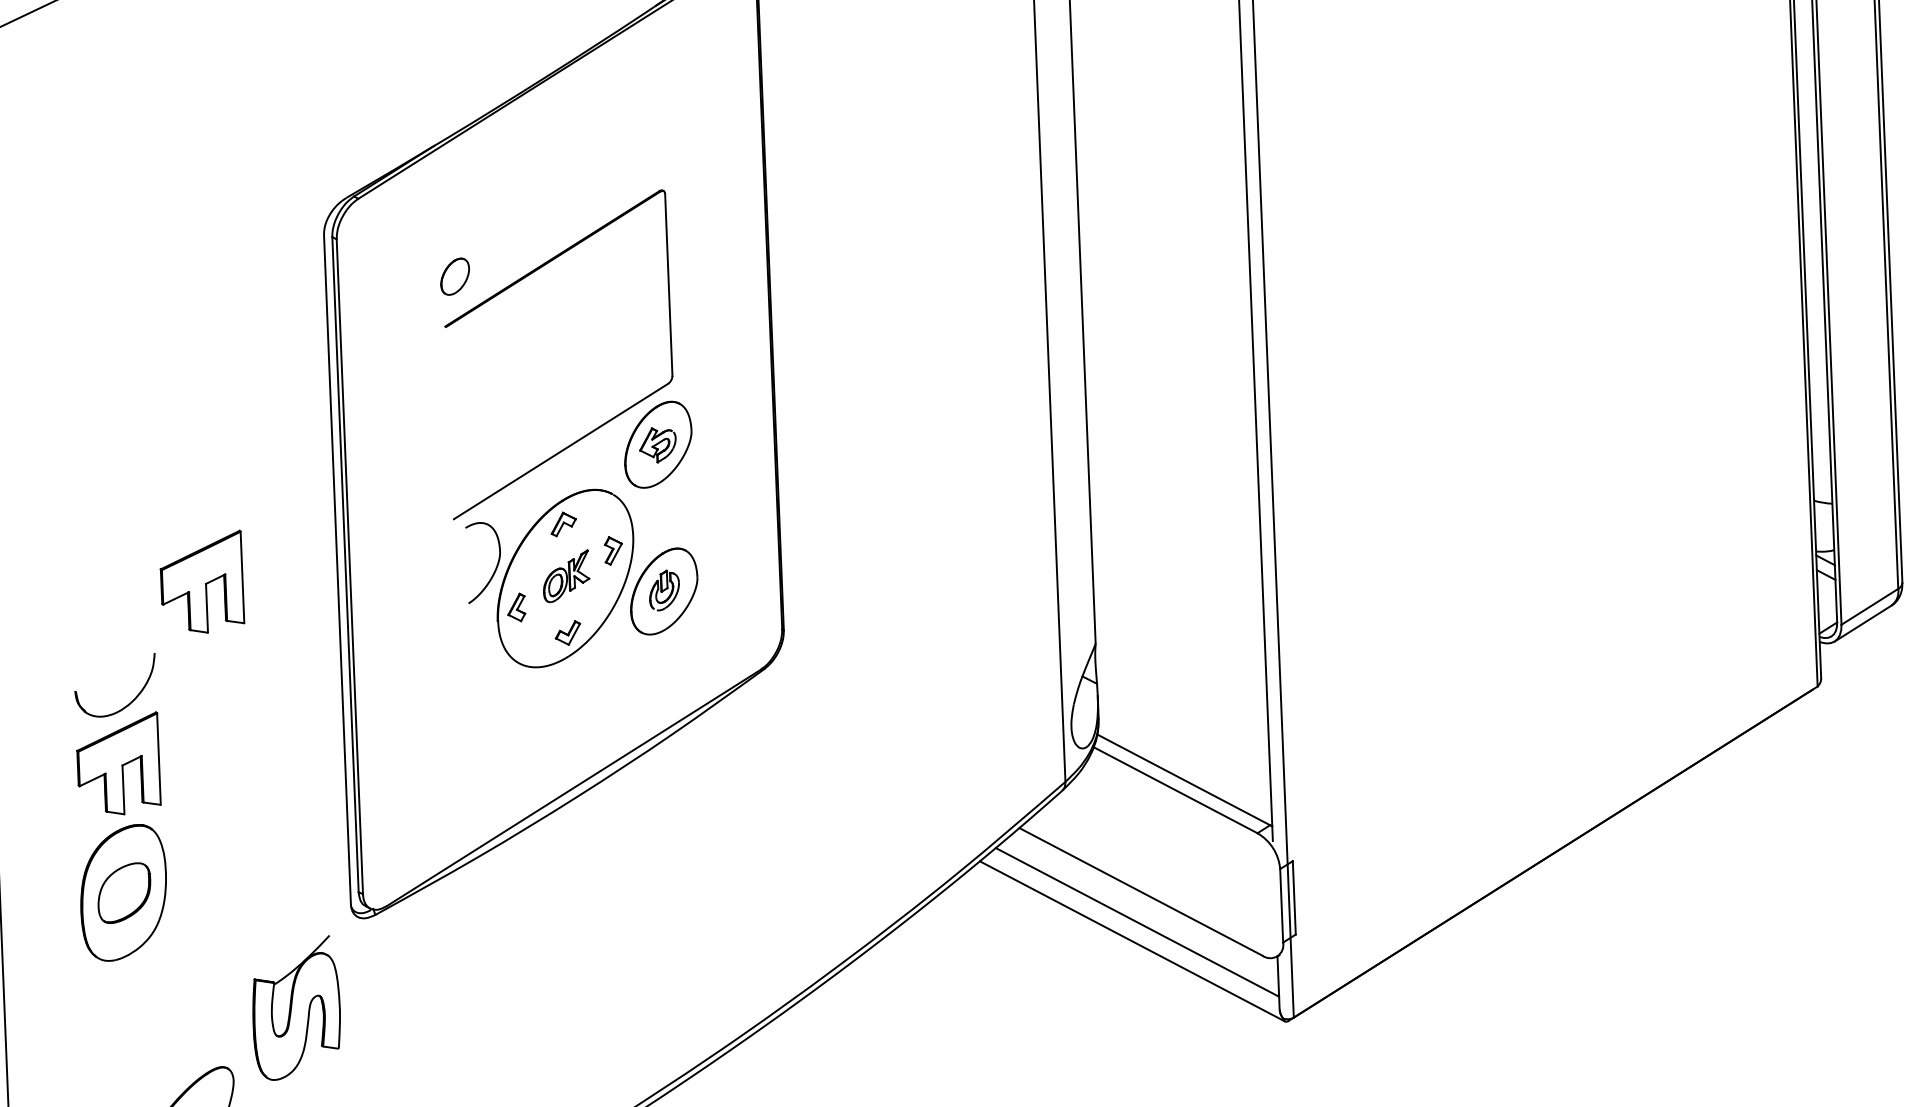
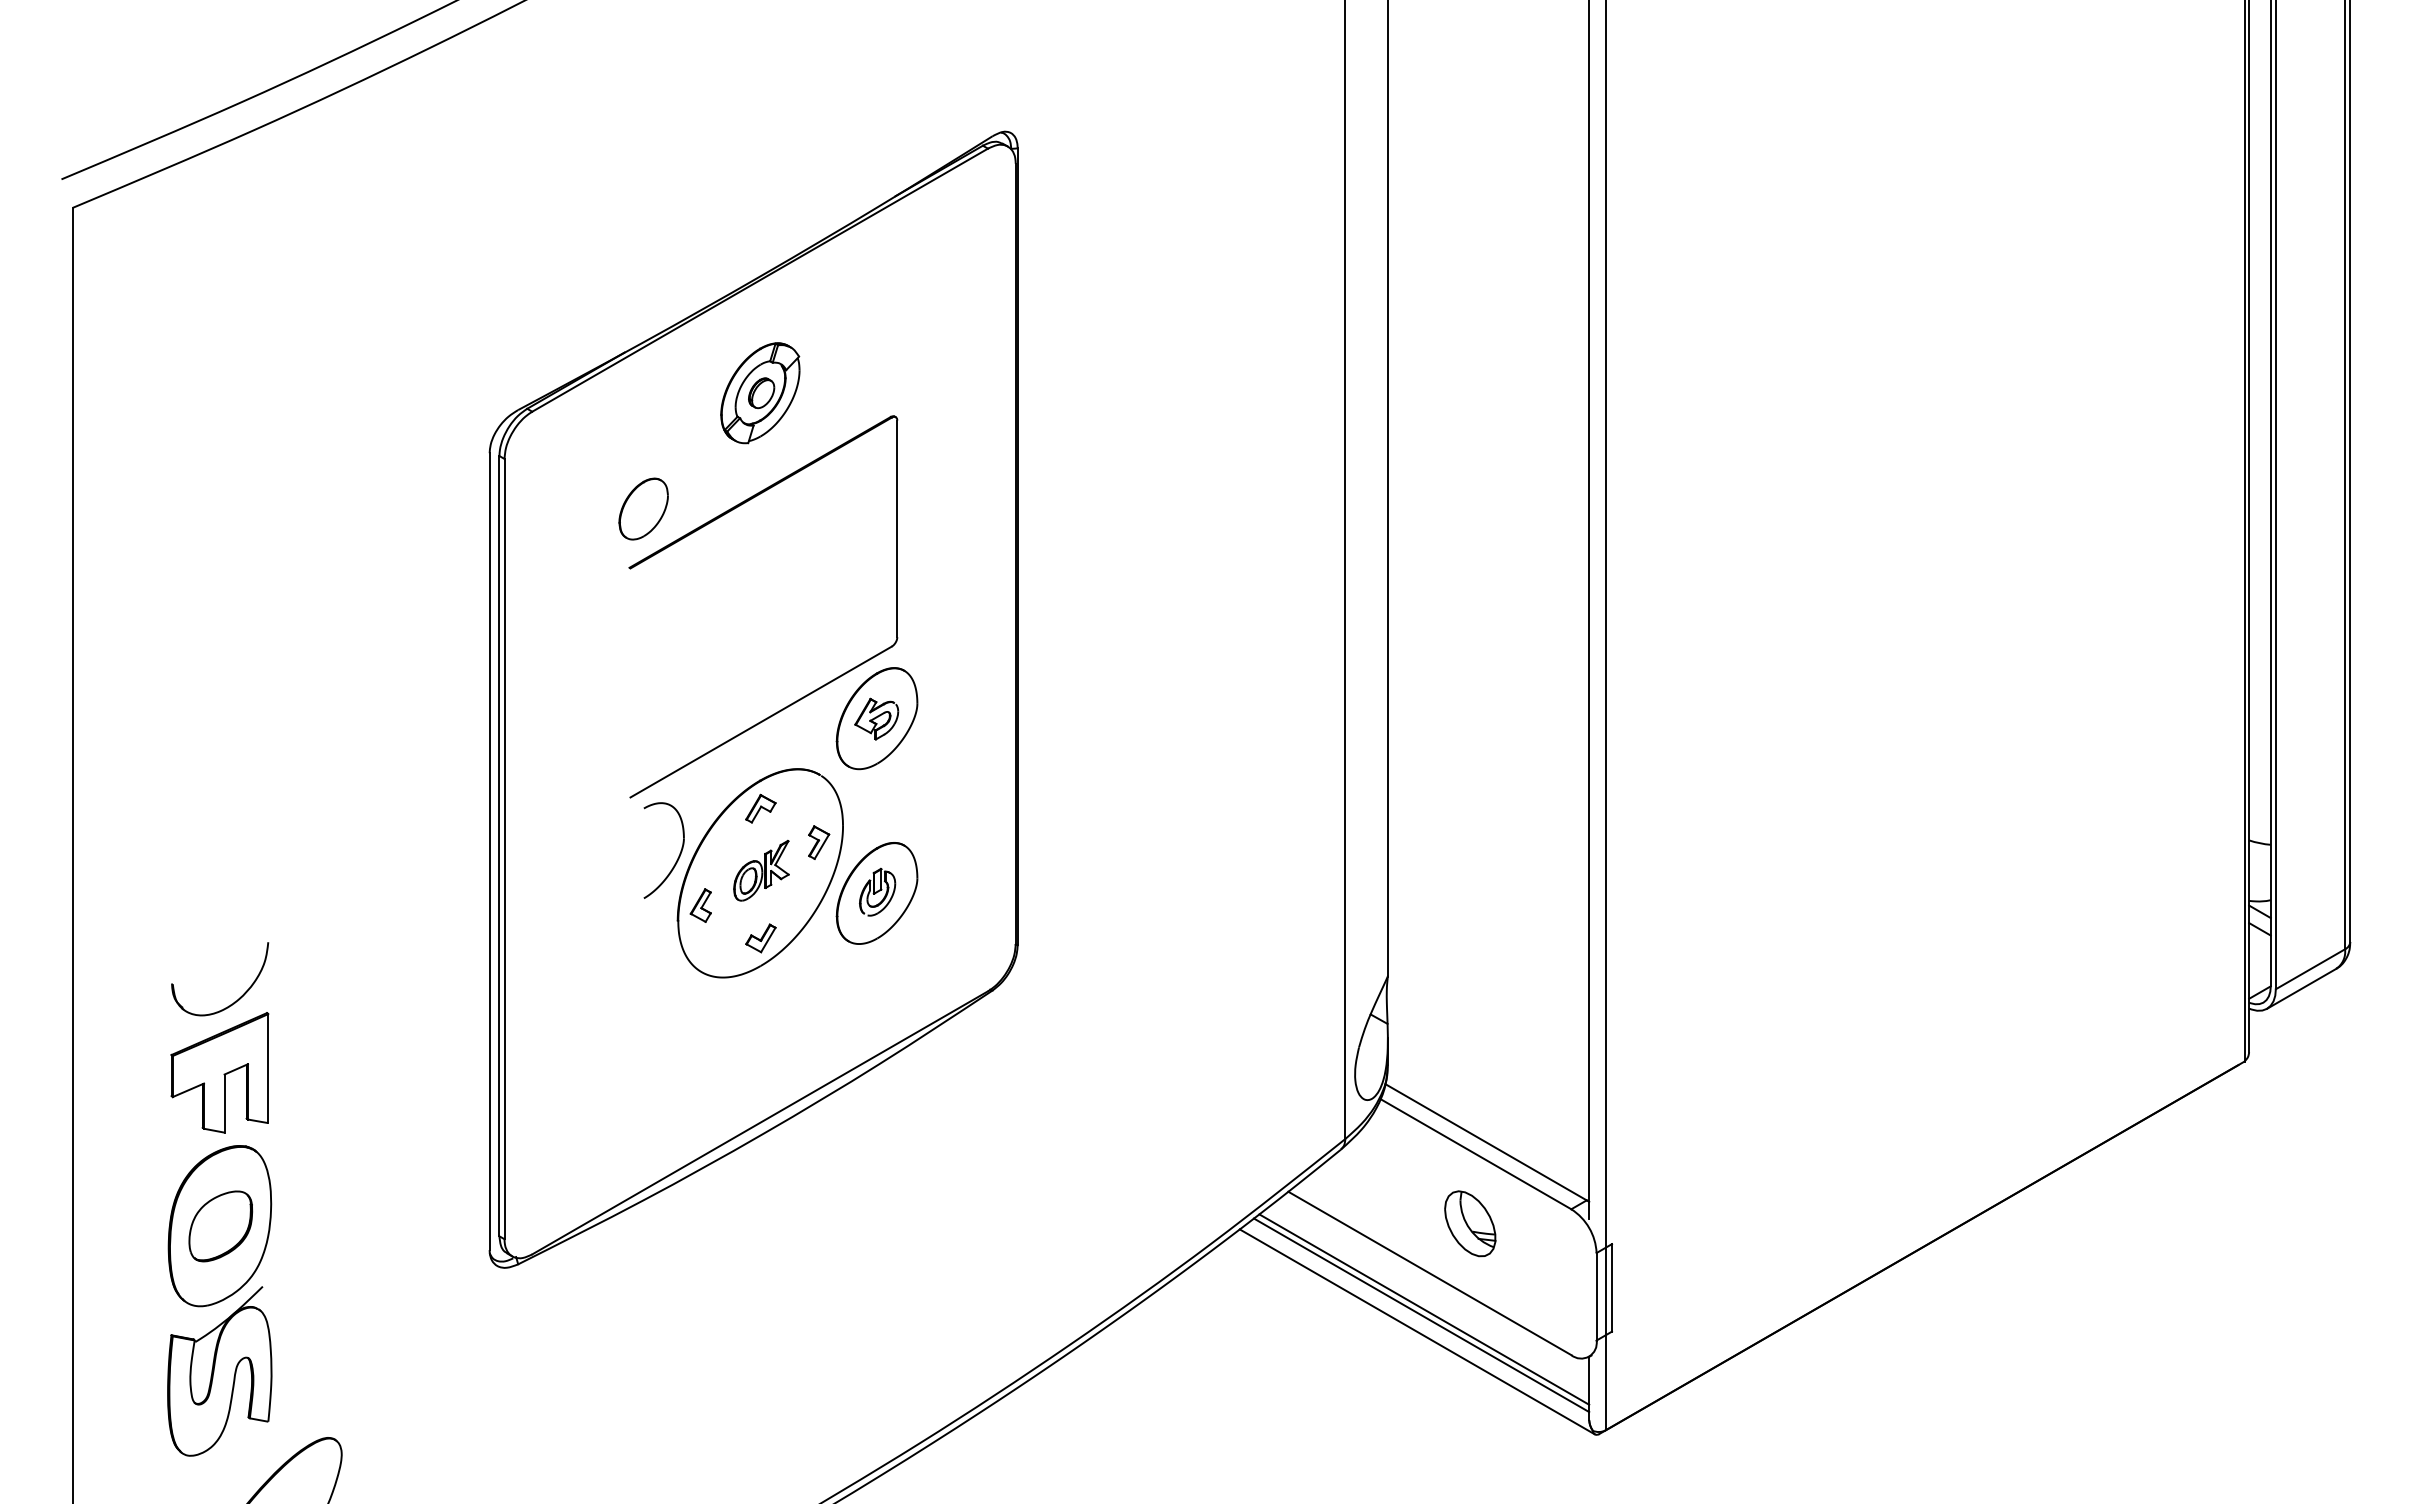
part: (549, 175) -> (760, 393), added
part: (455, 276) -> (643, 508), size x1.43
part: (201, 582) -> (327, 860), removed
part: (1173, 848) -> (1470, 1223), added
line: (1135, 927) -> (1421, 1315), added
part: (296, 1008) -> (219, 1371), moved

